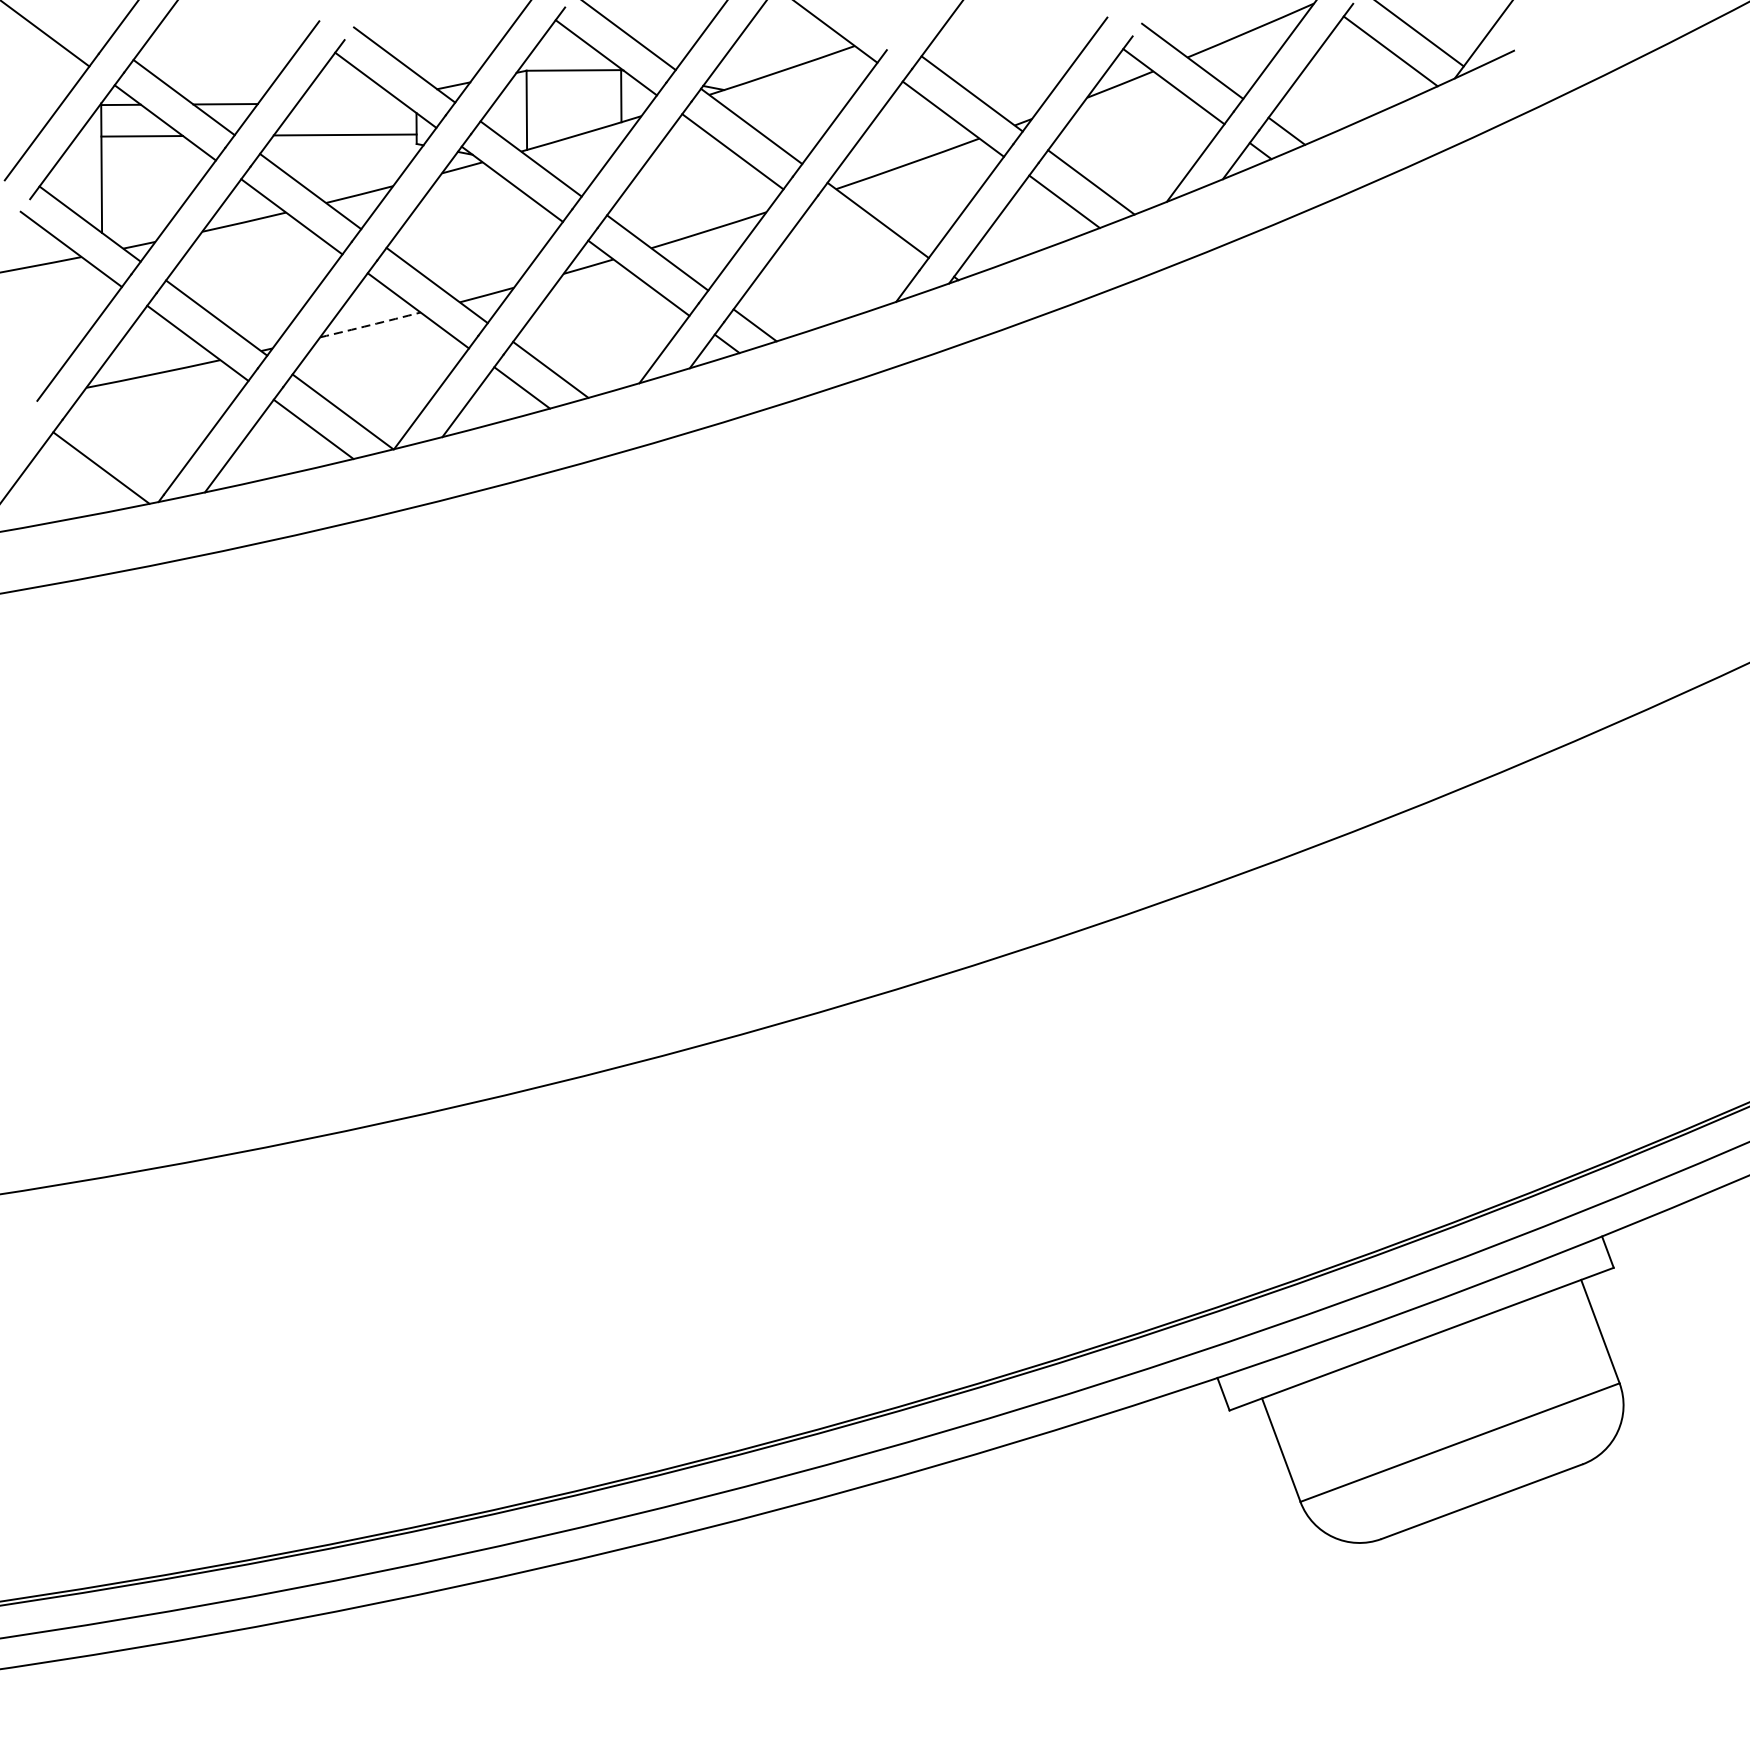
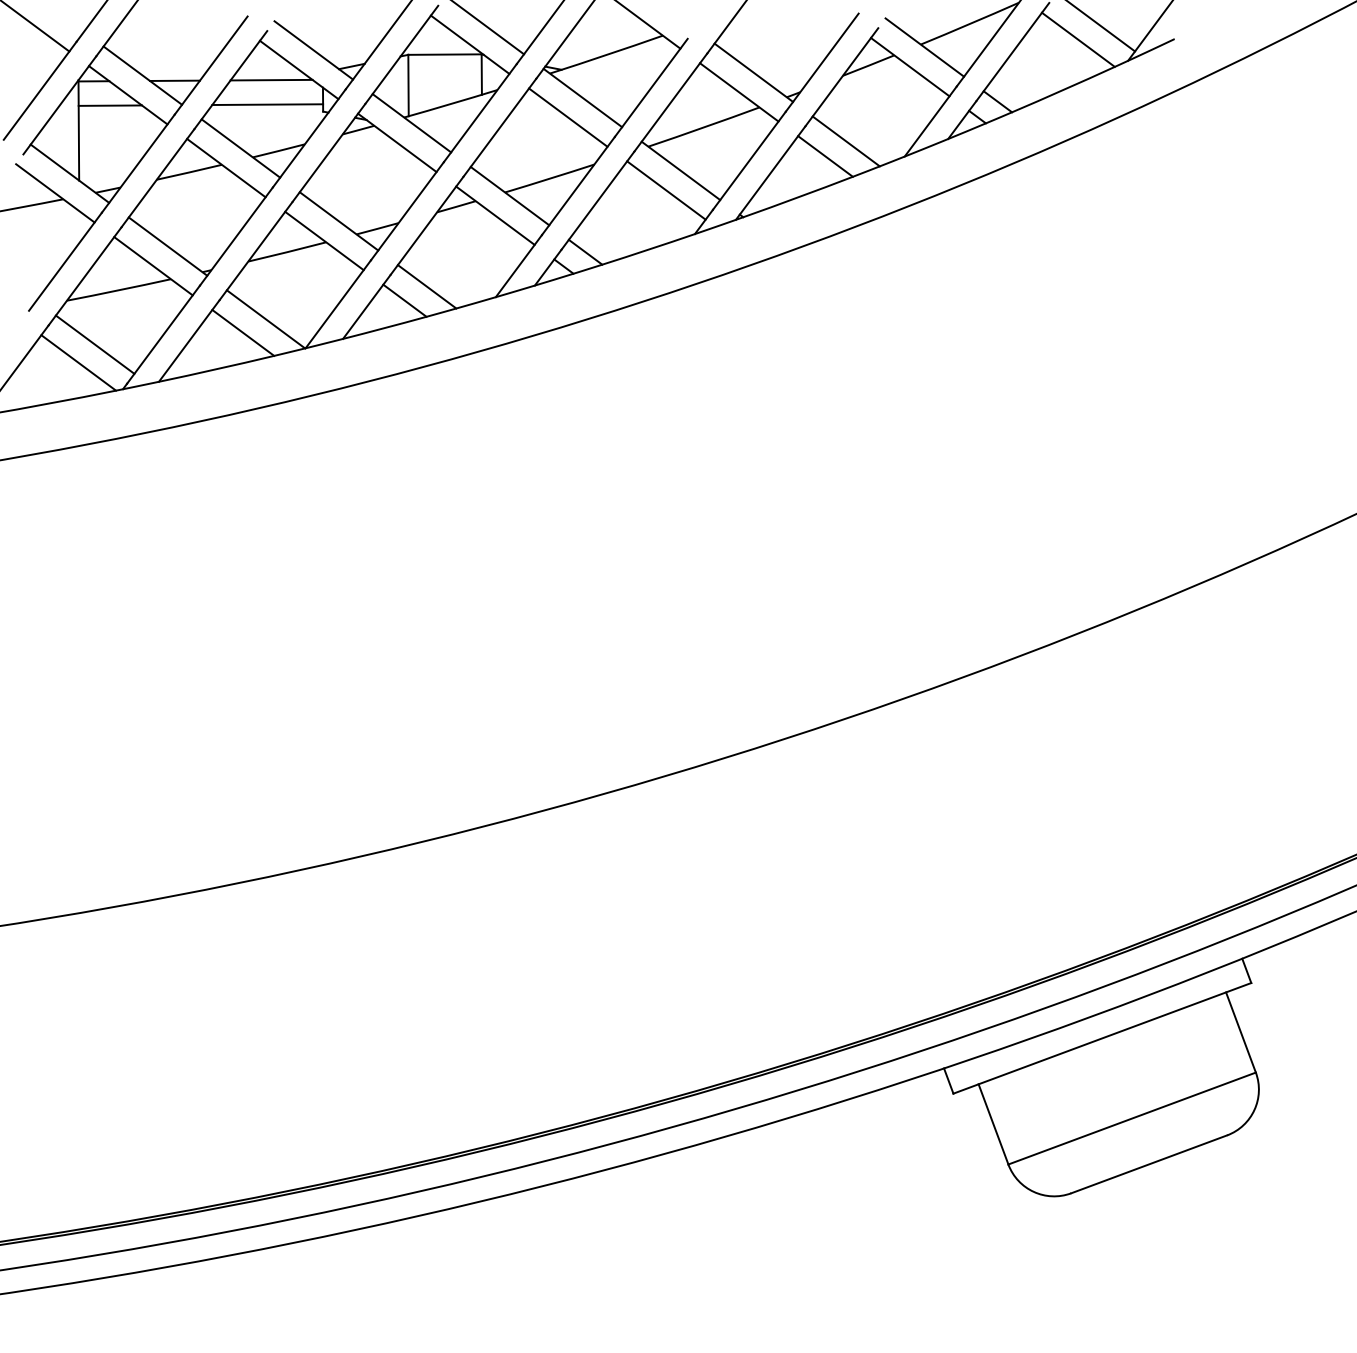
line: (350, 102) -> (271, 79), added
line: (859, 245) -> (666, 190), added
arc: (370, 325) -> (287, 252), dashed -> solid
line: (121, 444) -> (94, 344), added

